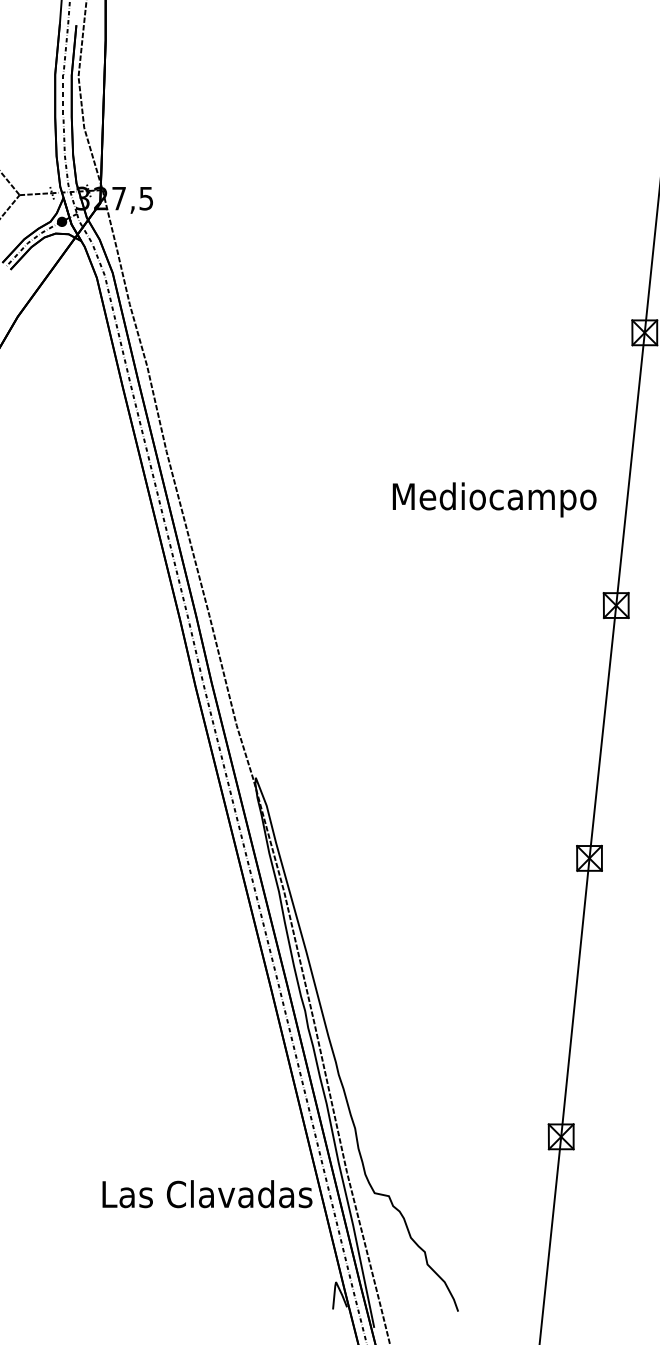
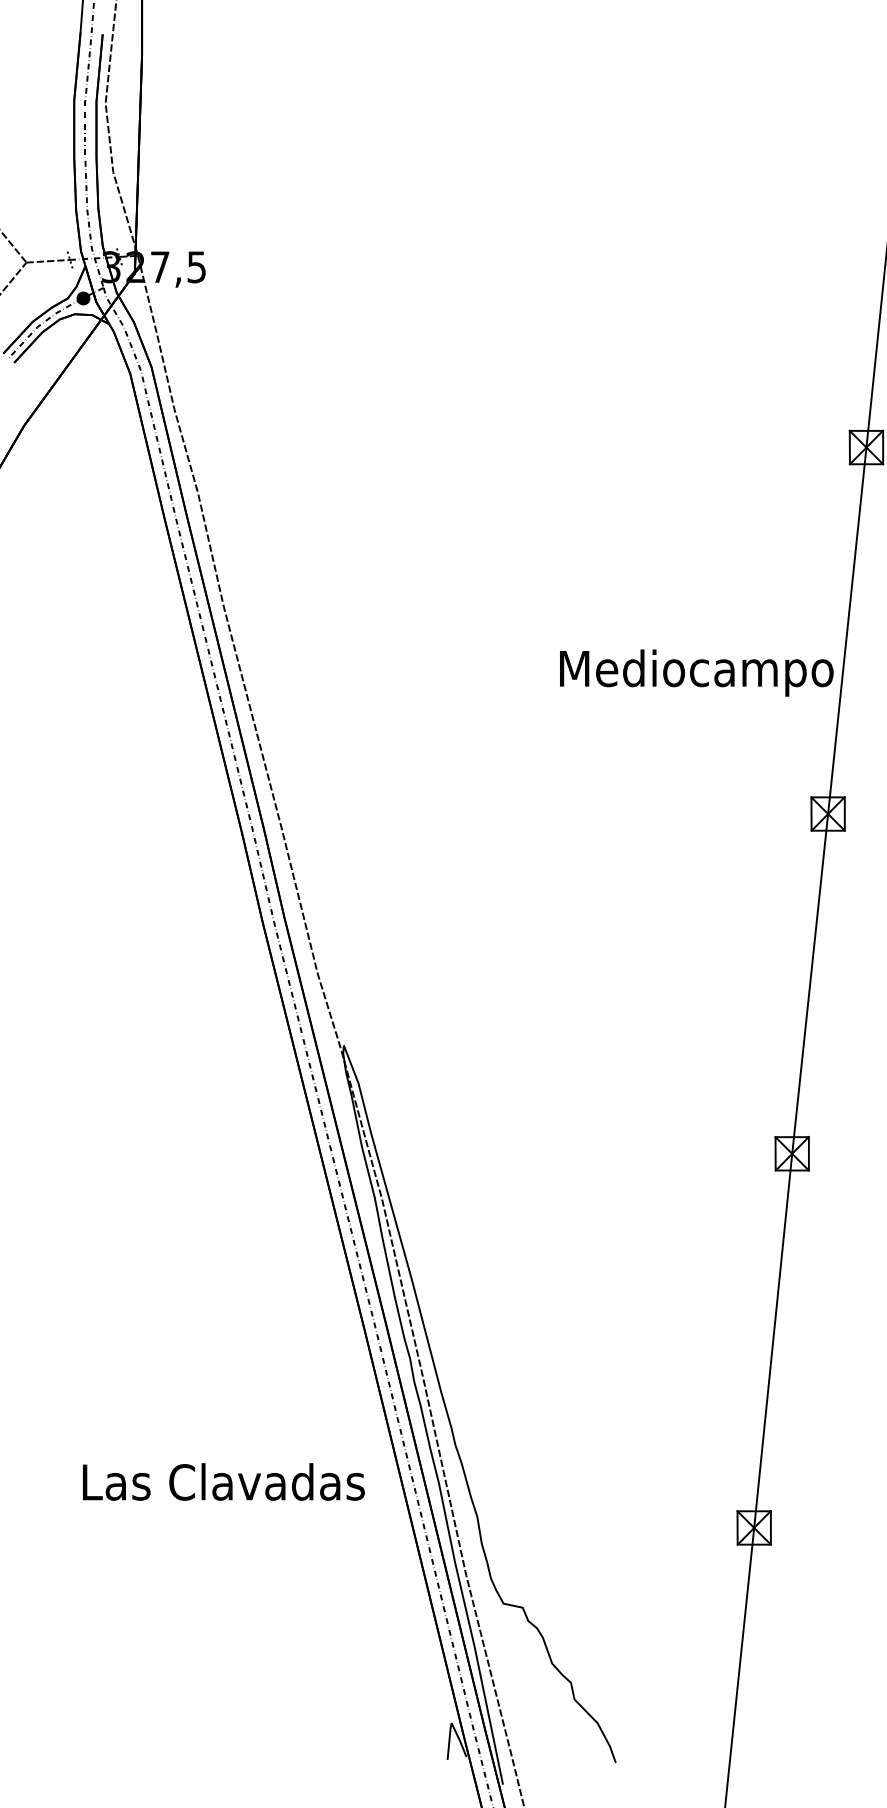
text: (494, 499) -> (696, 672), moved
text: (207, 1193) -> (223, 1481), moved

